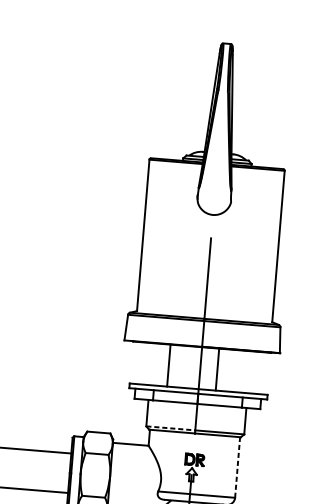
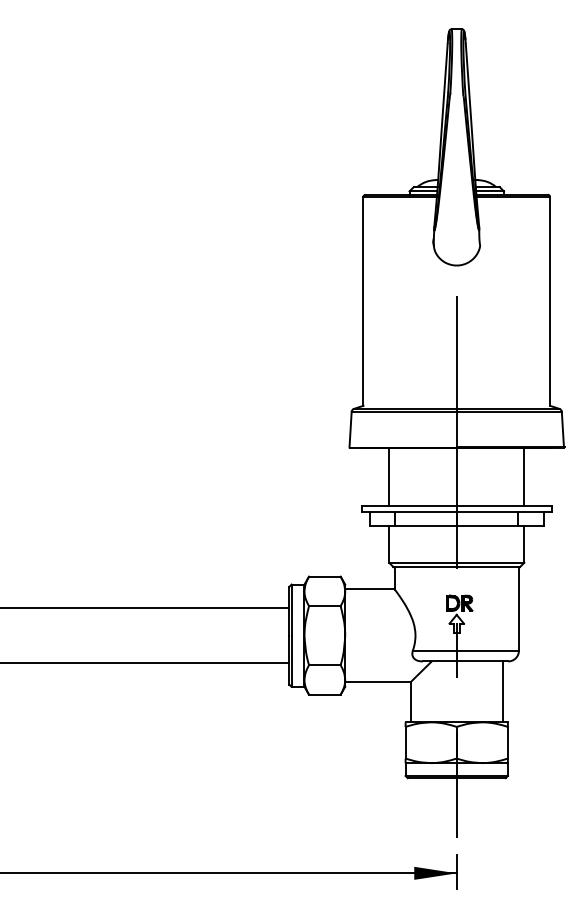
line: (169, 365) -> (389, 476), moved
line: (217, 369) -> (524, 476), moved
line: (170, 428) -> (422, 562), dashed -> solid
line: (237, 467) -> (518, 608), dashed -> solid

